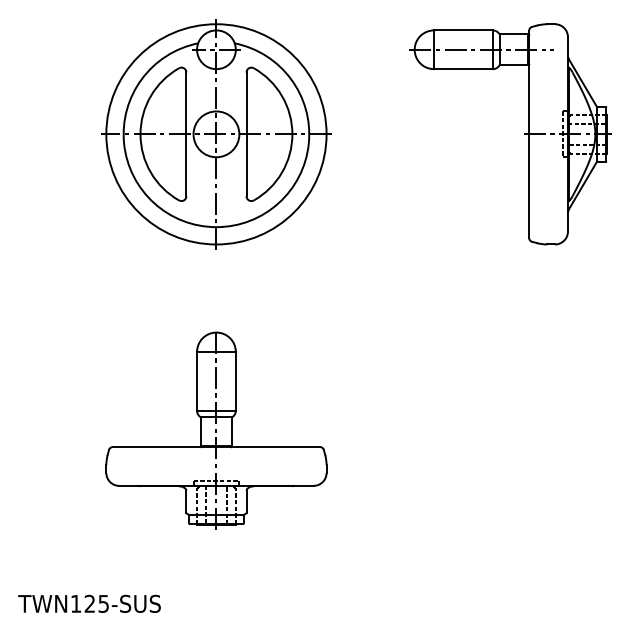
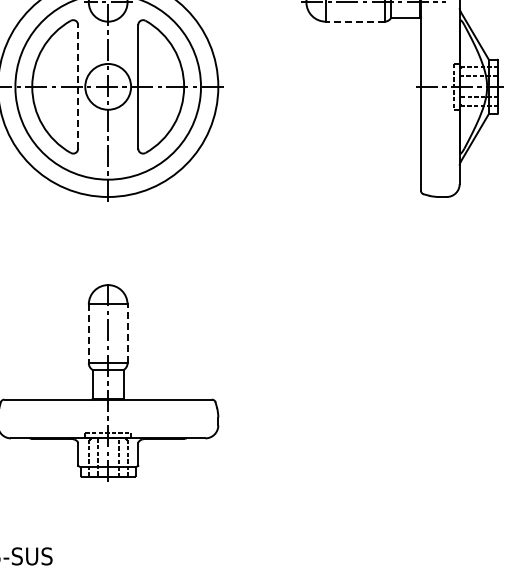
line: (462, 69) -> (354, 22), solid -> dashed
line: (186, 134) -> (78, 87), solid -> dashed
line: (235, 380) -> (127, 333), solid -> dashed
line: (197, 381) -> (89, 334), solid -> dashed

